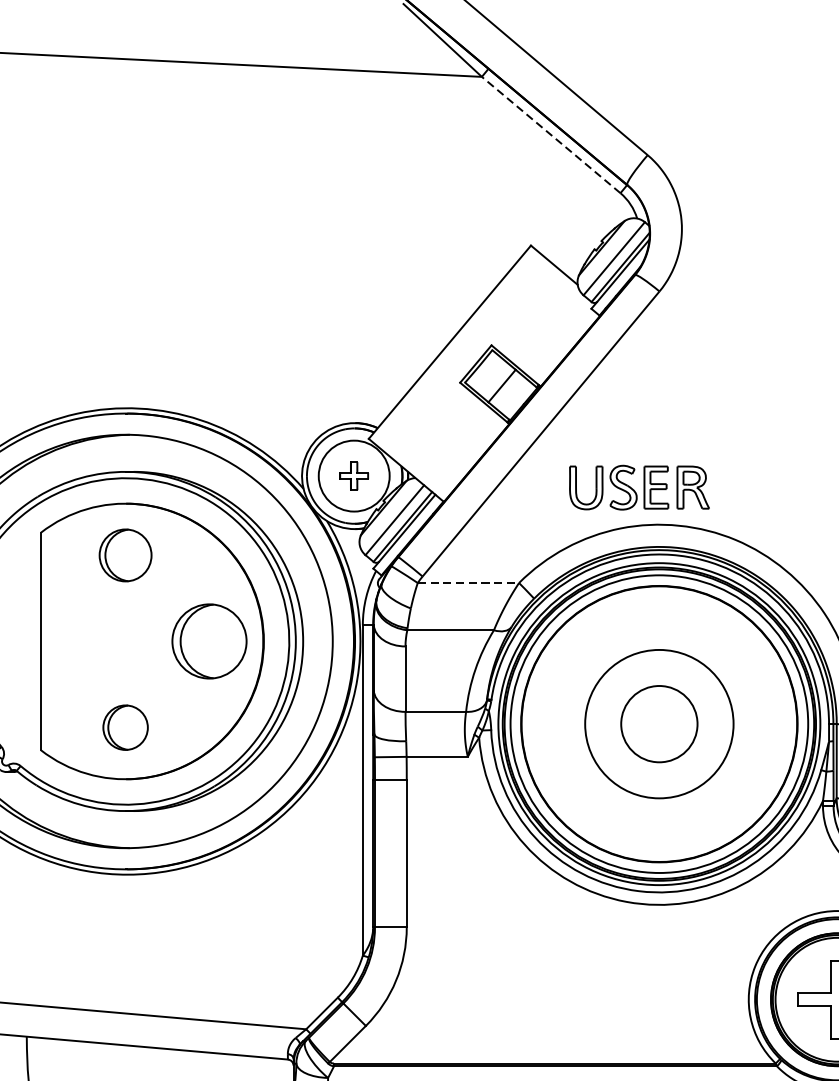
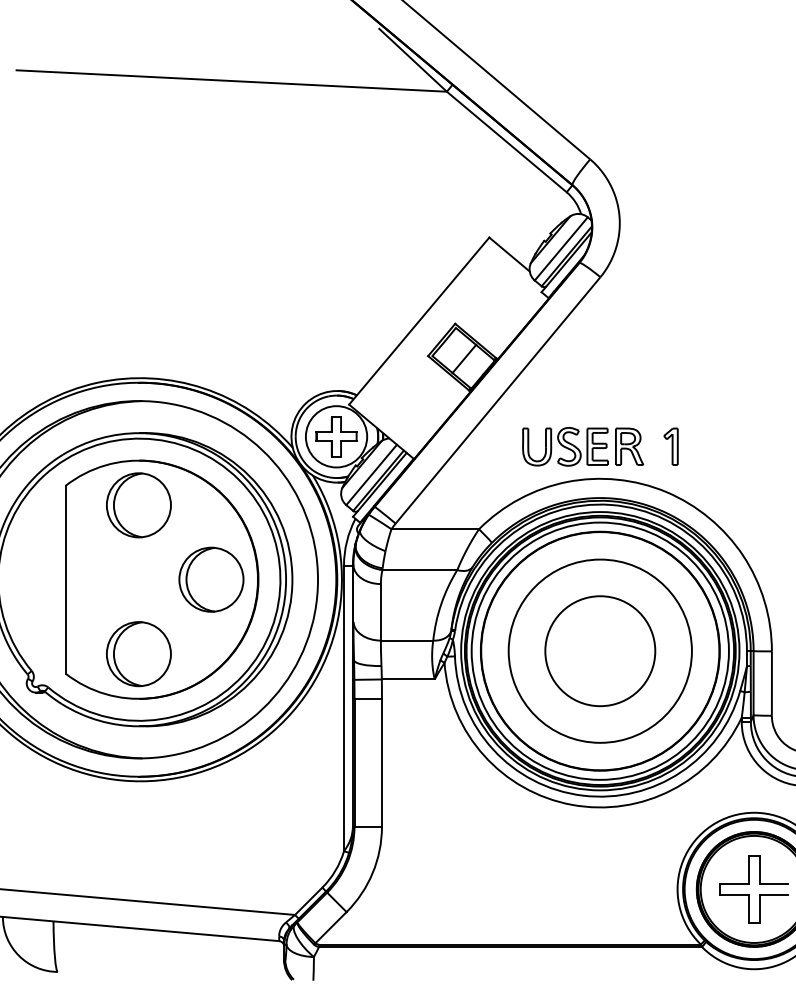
line: (550, 134) -> (506, 141), dashed -> solid
part: (354, 475) -> (336, 436), size x1.67
part: (740, 487) -> (670, 446), added
part: (125, 555) -> (138, 505), size x1.43
line: (468, 583) -> (435, 529), dashed -> solid
circle: (658, 723) -> (599, 650), size x1.43
circle: (659, 724) -> (600, 651), size x1.67
part: (125, 727) -> (138, 654), size x1.67

